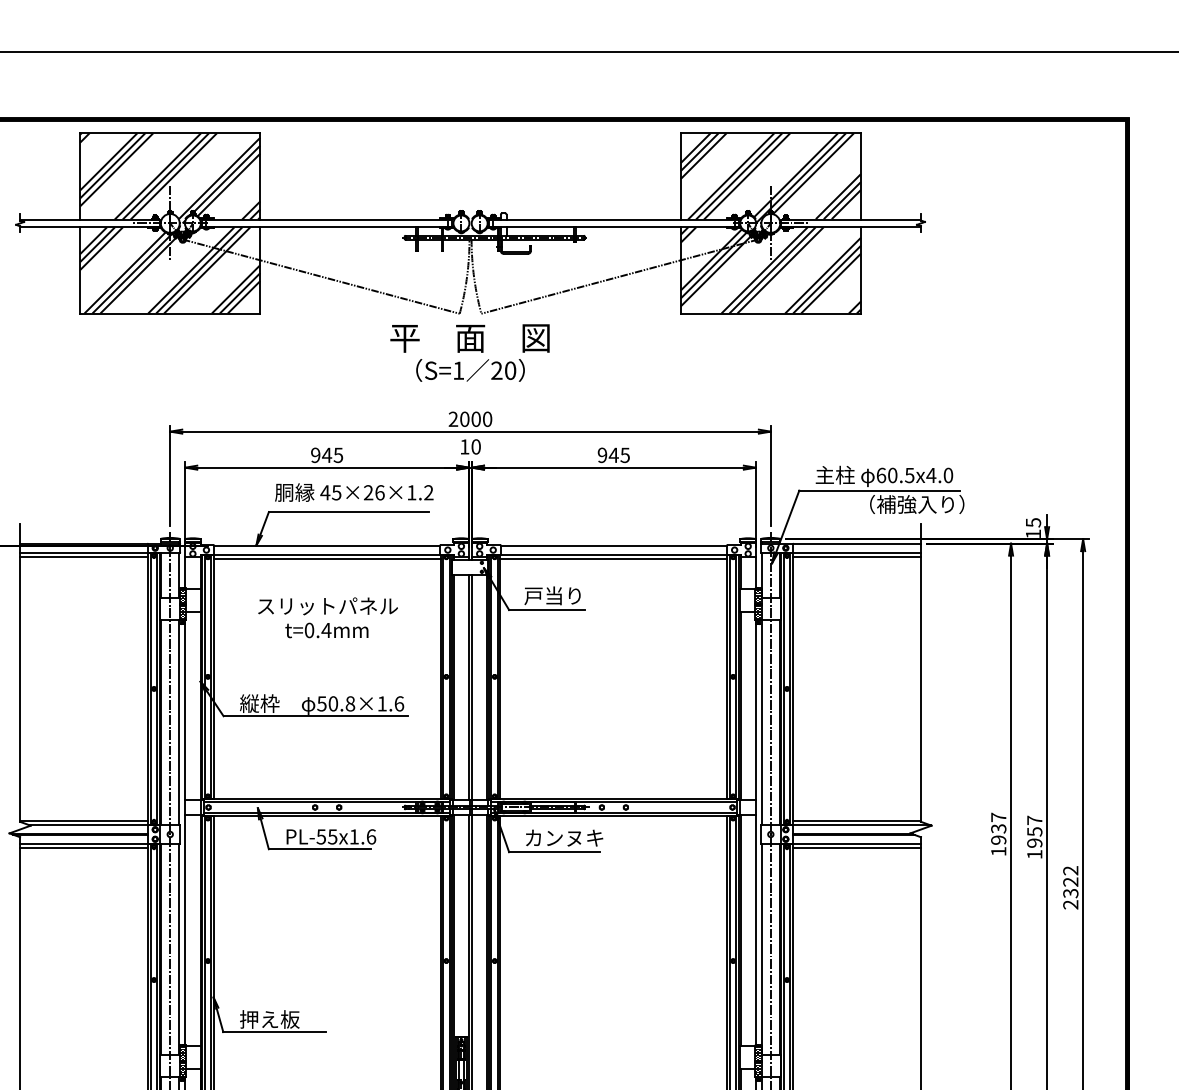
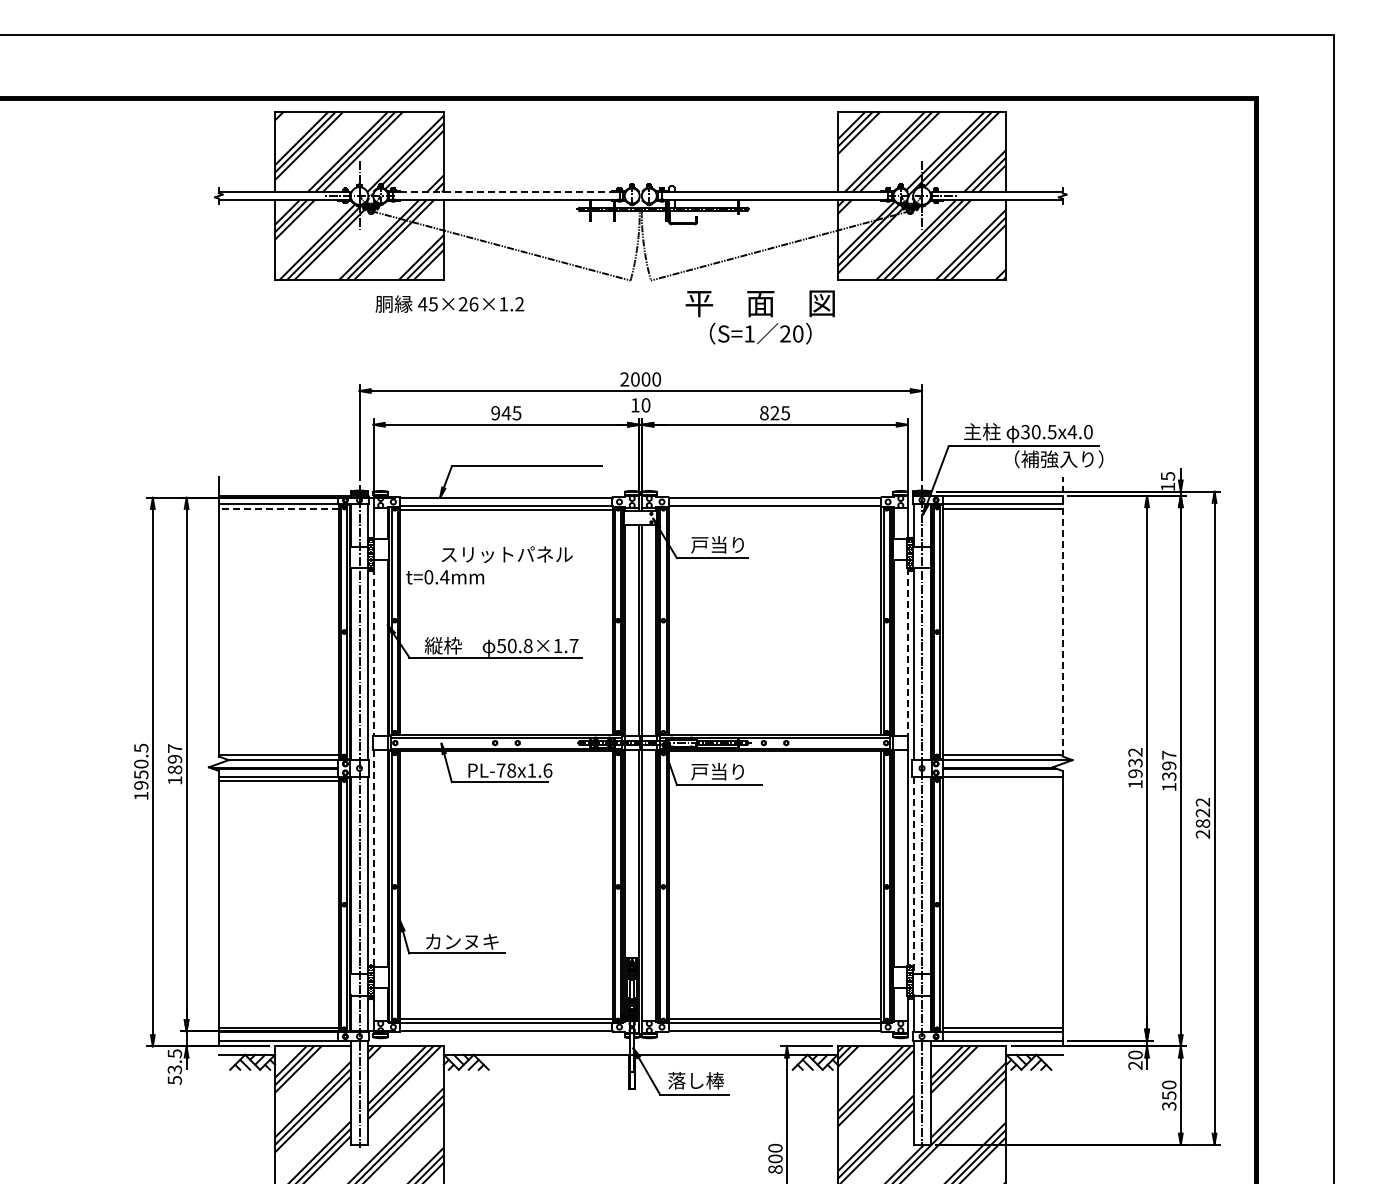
line: (327, 219) -> (506, 192), solid -> dashed
text: (469, 353) -> (759, 317), moved
text: (607, 455) -> (769, 413), 945 -> 825
text: (881, 474) -> (1025, 431), 60.5x4.0 -> 30.5x4.0
text: (353, 491) -> (449, 303), moved
line: (83, 557) -> (278, 508), solid -> dashed
line: (613, 559) -> (774, 510), removed
text: (327, 630) -> (445, 577), moved
line: (920, 672) -> (1062, 616), solid -> dashed
text: (398, 703) -> (573, 645), 50.8×1.6 -> 50.8×1.7
line: (185, 710) -> (373, 652), solid -> dashed
line: (755, 710) -> (907, 652), solid -> dashed
text: (998, 817) -> (1135, 752), 1937 -> 1932
text: (327, 836) -> (506, 770), PL-55x1.6 -> PL-78x1.6
text: (1035, 836) -> (1169, 770), 1957 -> 1397
text: (563, 837) -> (727, 771), カンヌキ -> 戸当り
line: (856, 848) -> (1002, 781), removed
text: (1070, 893) -> (1202, 823), 2322 -> 2822
line: (185, 929) -> (373, 857), solid -> dashed
line: (761, 948) -> (913, 875), solid -> dashed
text: (279, 1019) -> (461, 941), 押え板 -> カンヌキ

